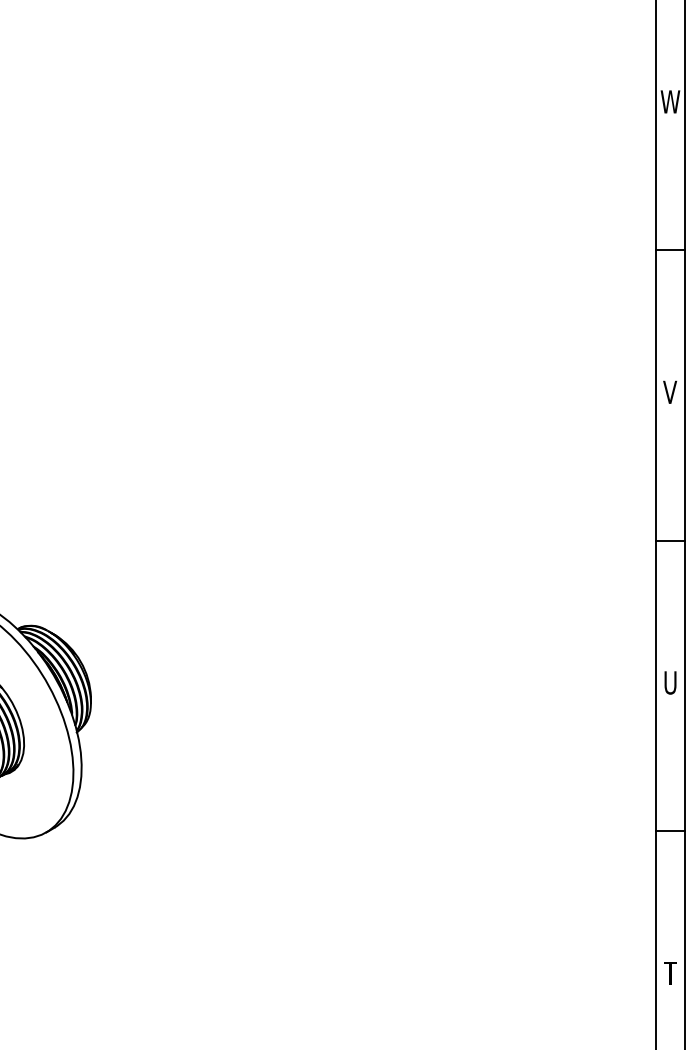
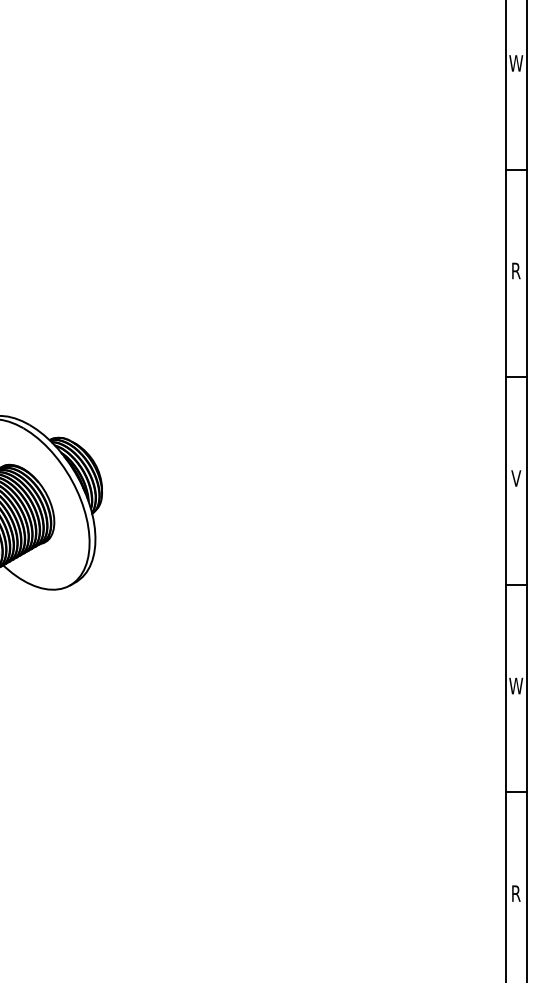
text: (669, 391) -> (515, 270), V -> R
text: (670, 682) -> (516, 478), U -> V
text: (670, 972) -> (516, 685), T -> W

